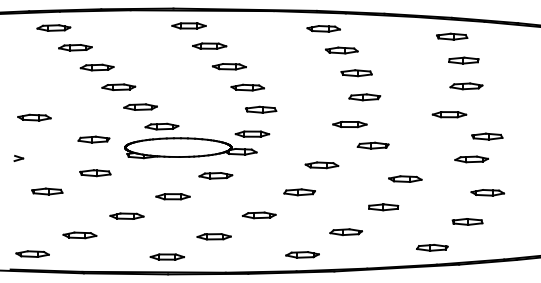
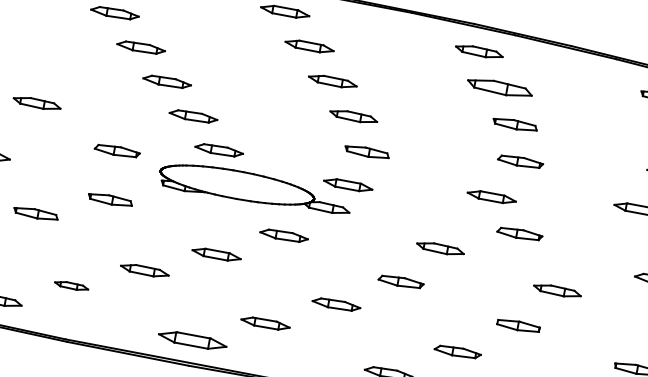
part: (341, 50) -> (499, 87), size x1.4
part: (79, 235) -> (70, 285), size x0.7
part: (166, 256) -> (191, 339), size x1.4

